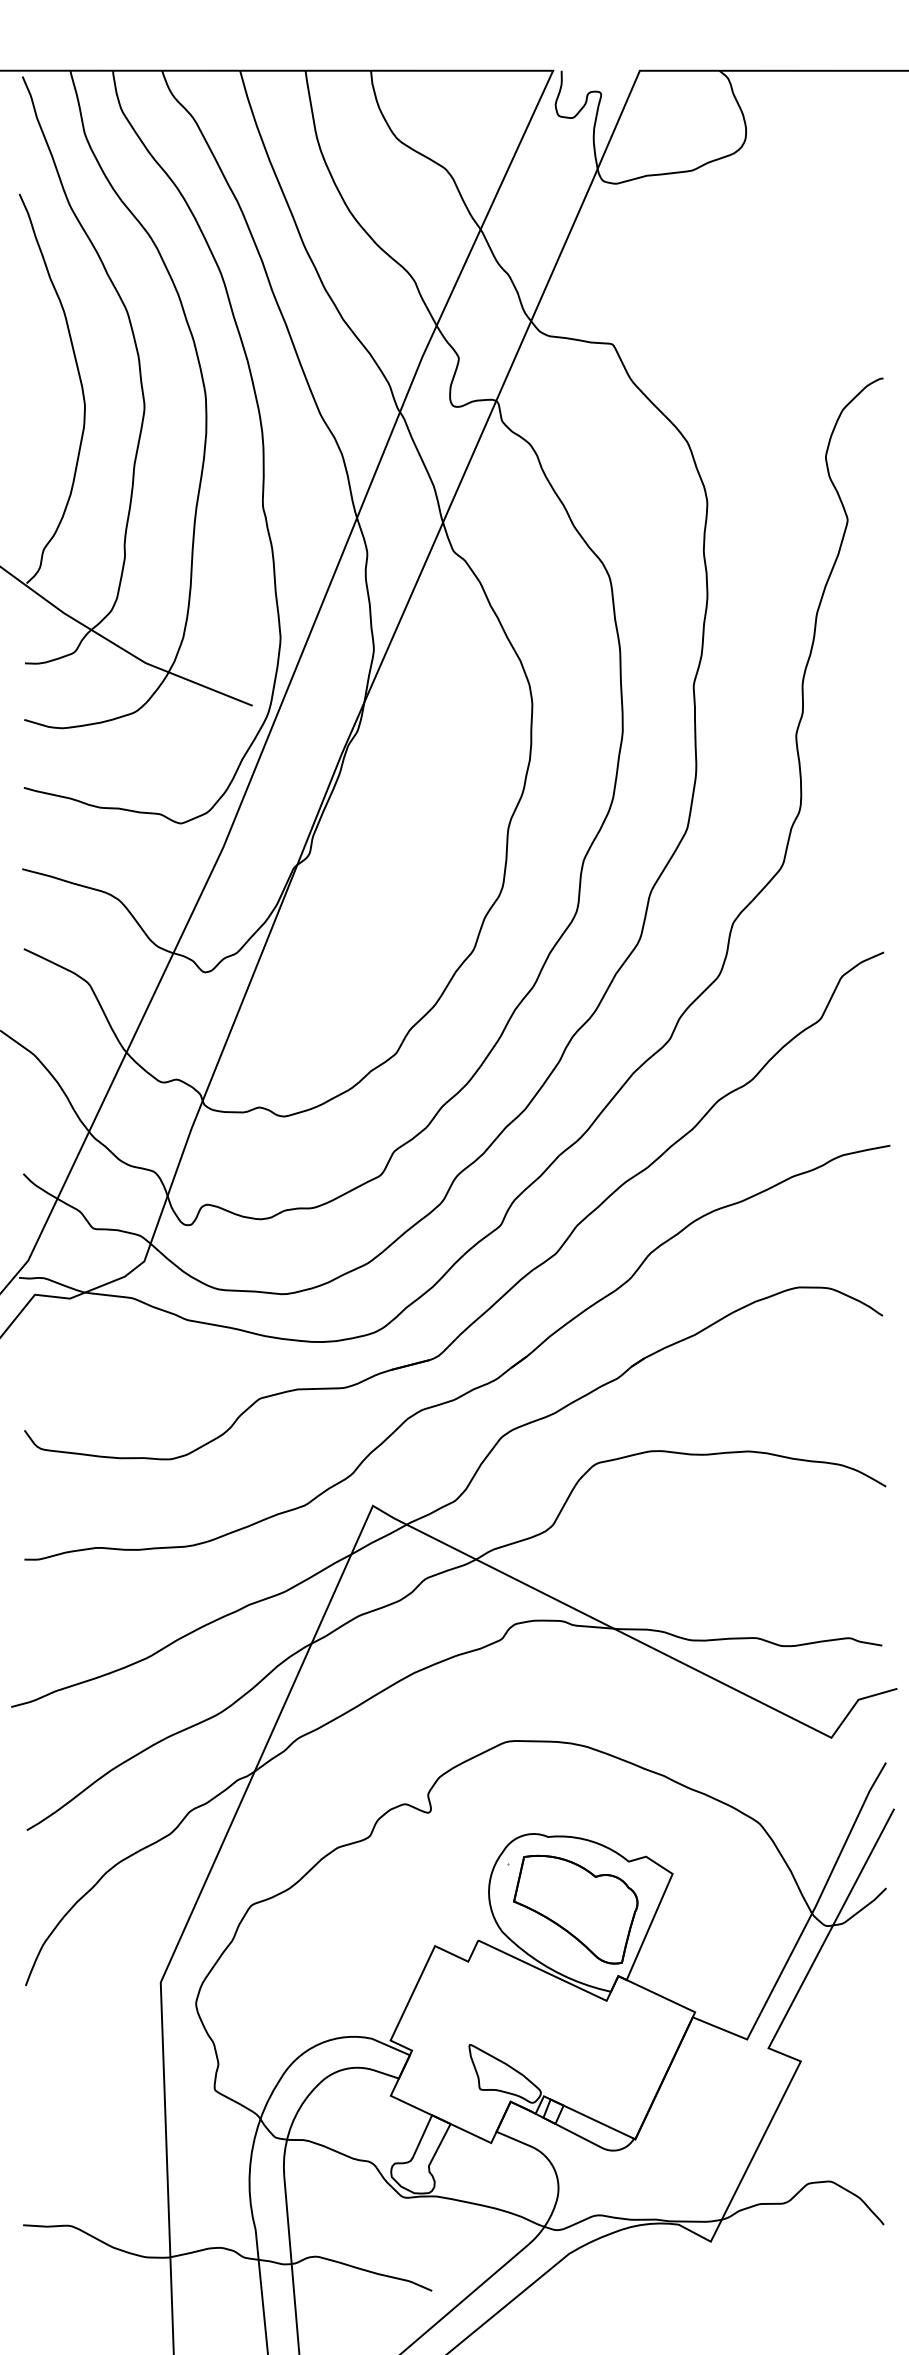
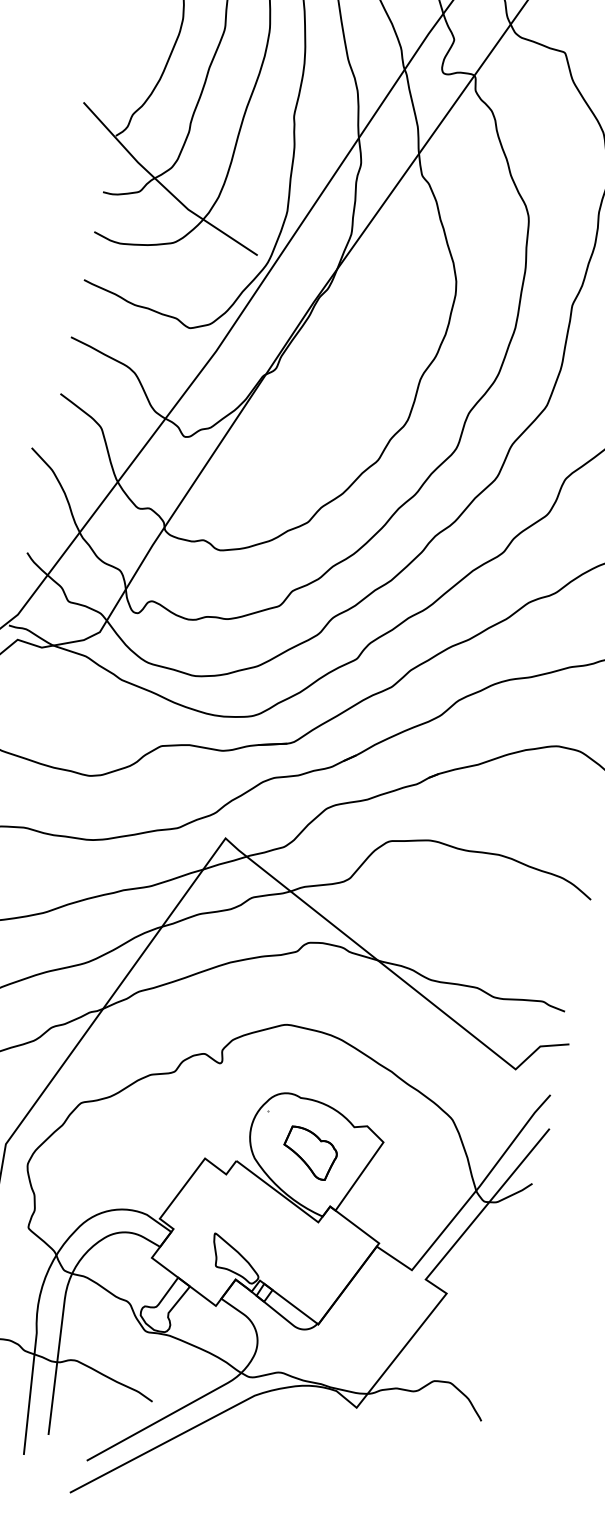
part: (575, 1909) -> (309, 1153), size x0.6

